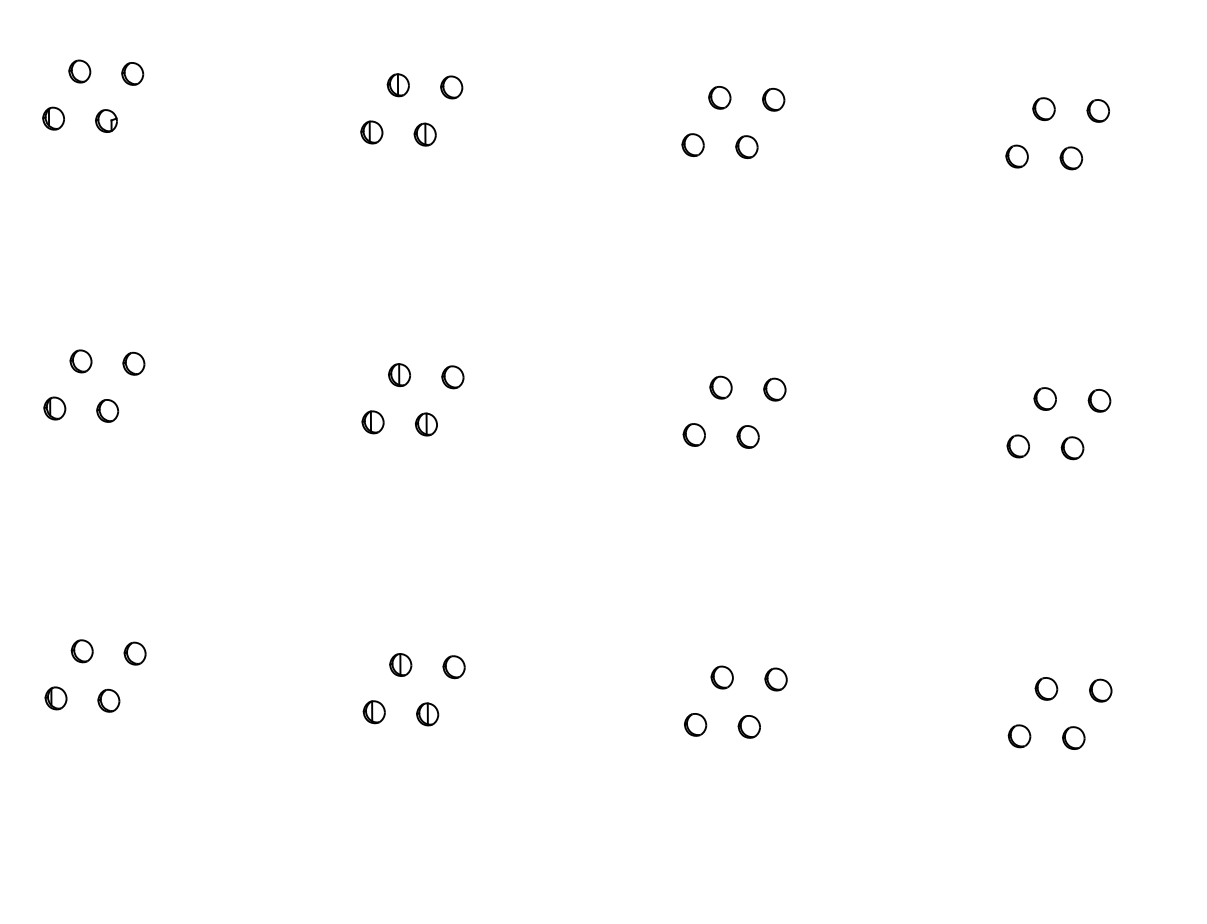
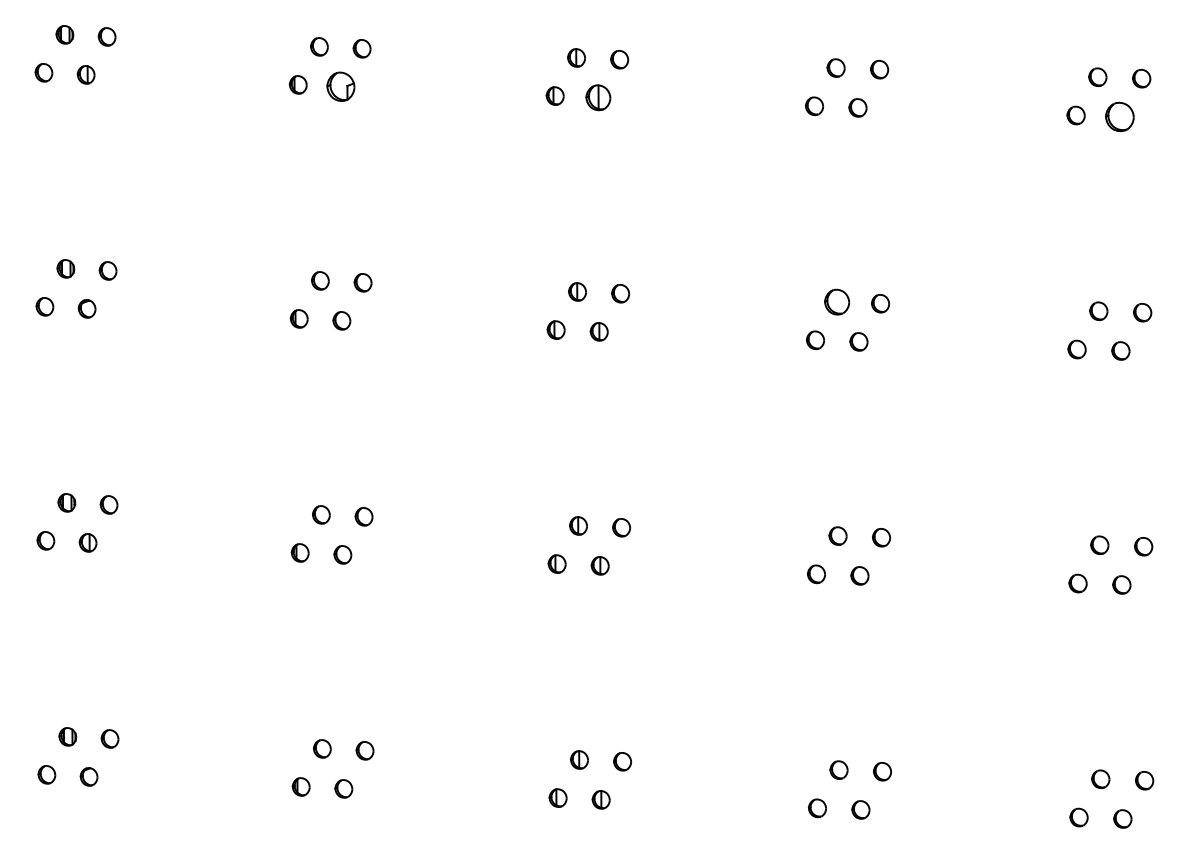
part: (105, 120) -> (340, 86), size x1.6
part: (424, 134) -> (597, 97), size x1.4
part: (1070, 157) -> (1119, 116), size x1.6
part: (720, 386) -> (836, 301), size x1.4

